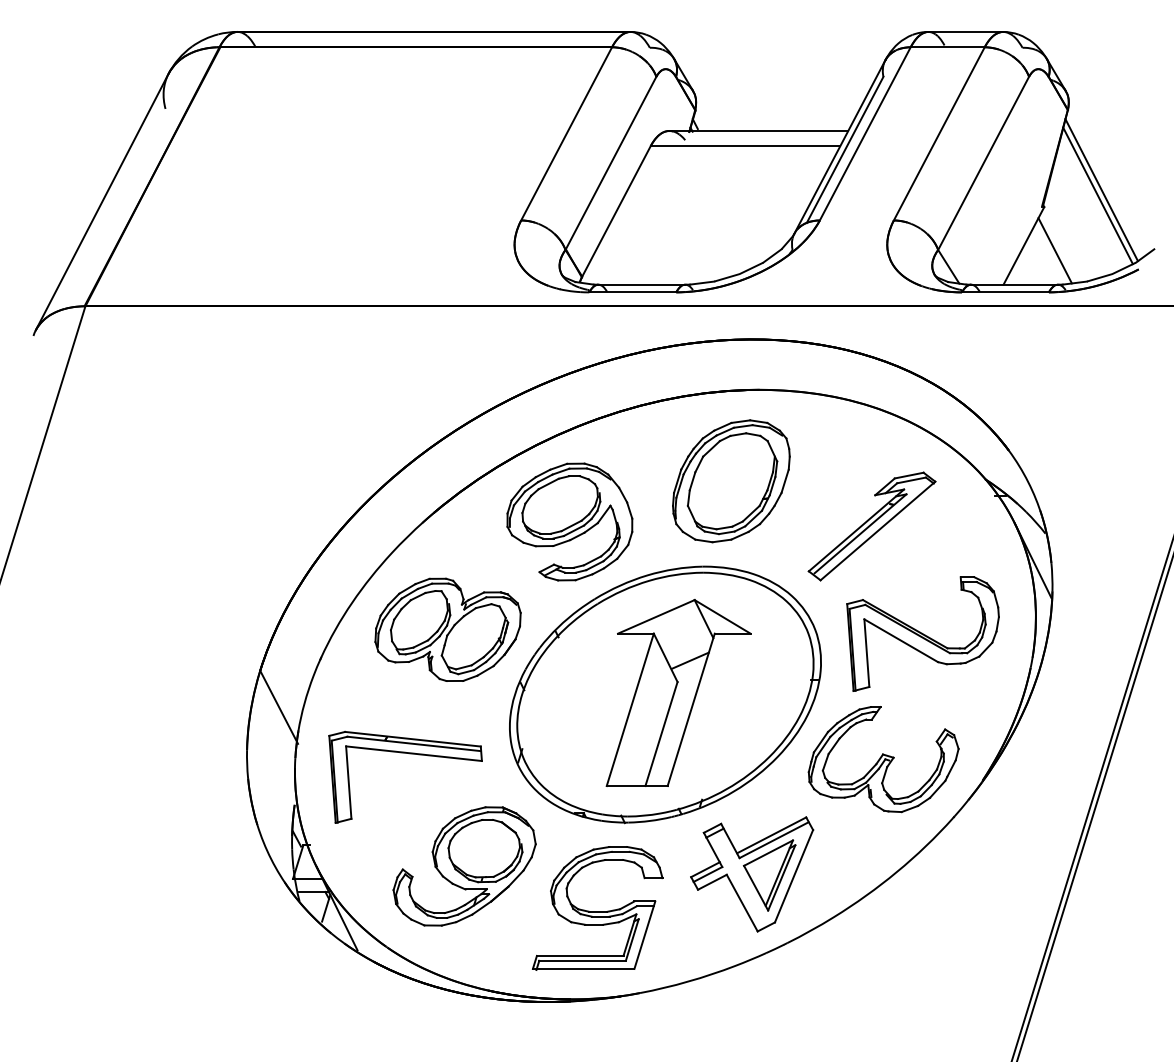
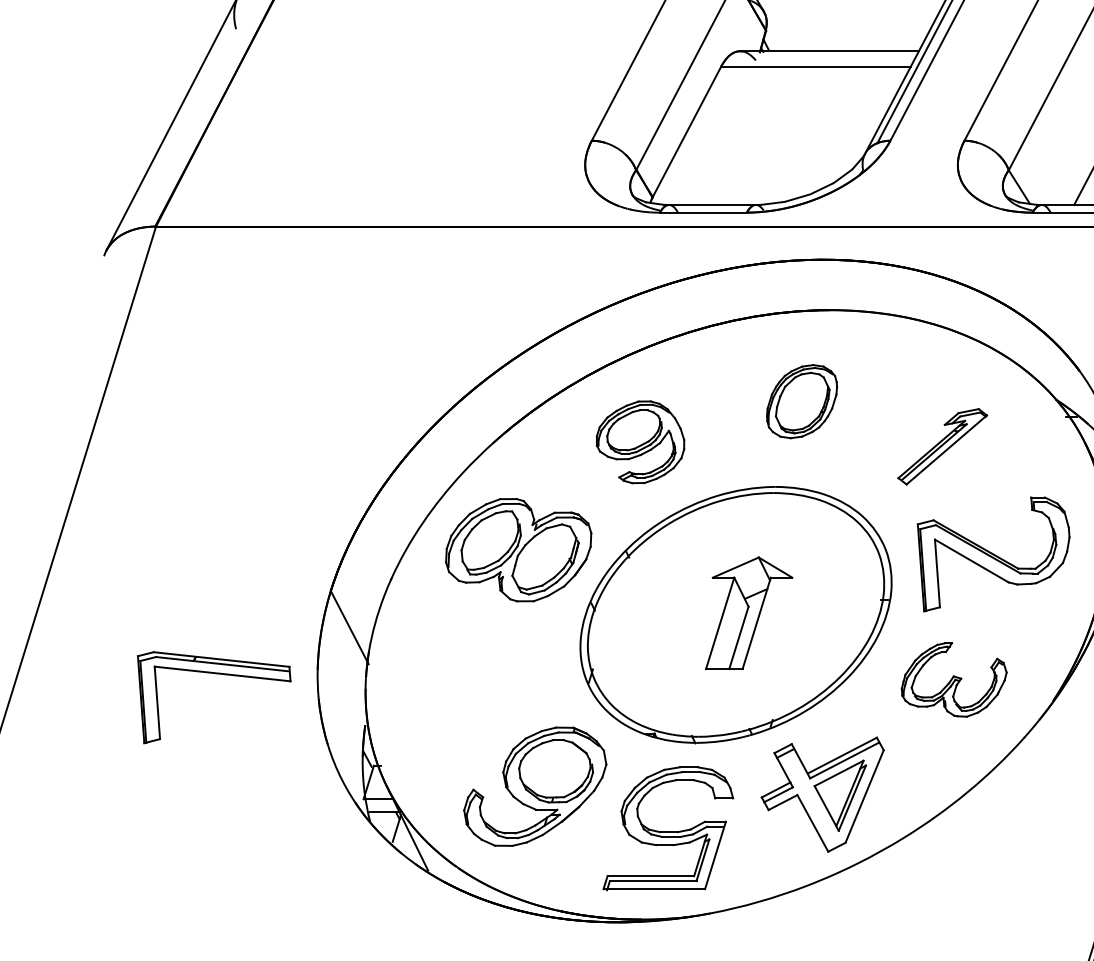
part: (731, 481) -> (802, 401), size x0.6
part: (569, 521) -> (640, 441), size x0.7
part: (871, 526) -> (942, 446), size x0.7
part: (678, 692) -> (749, 612), size x0.6
part: (409, 754) -> (218, 674), moved
part: (883, 759) -> (954, 679), size x0.7

